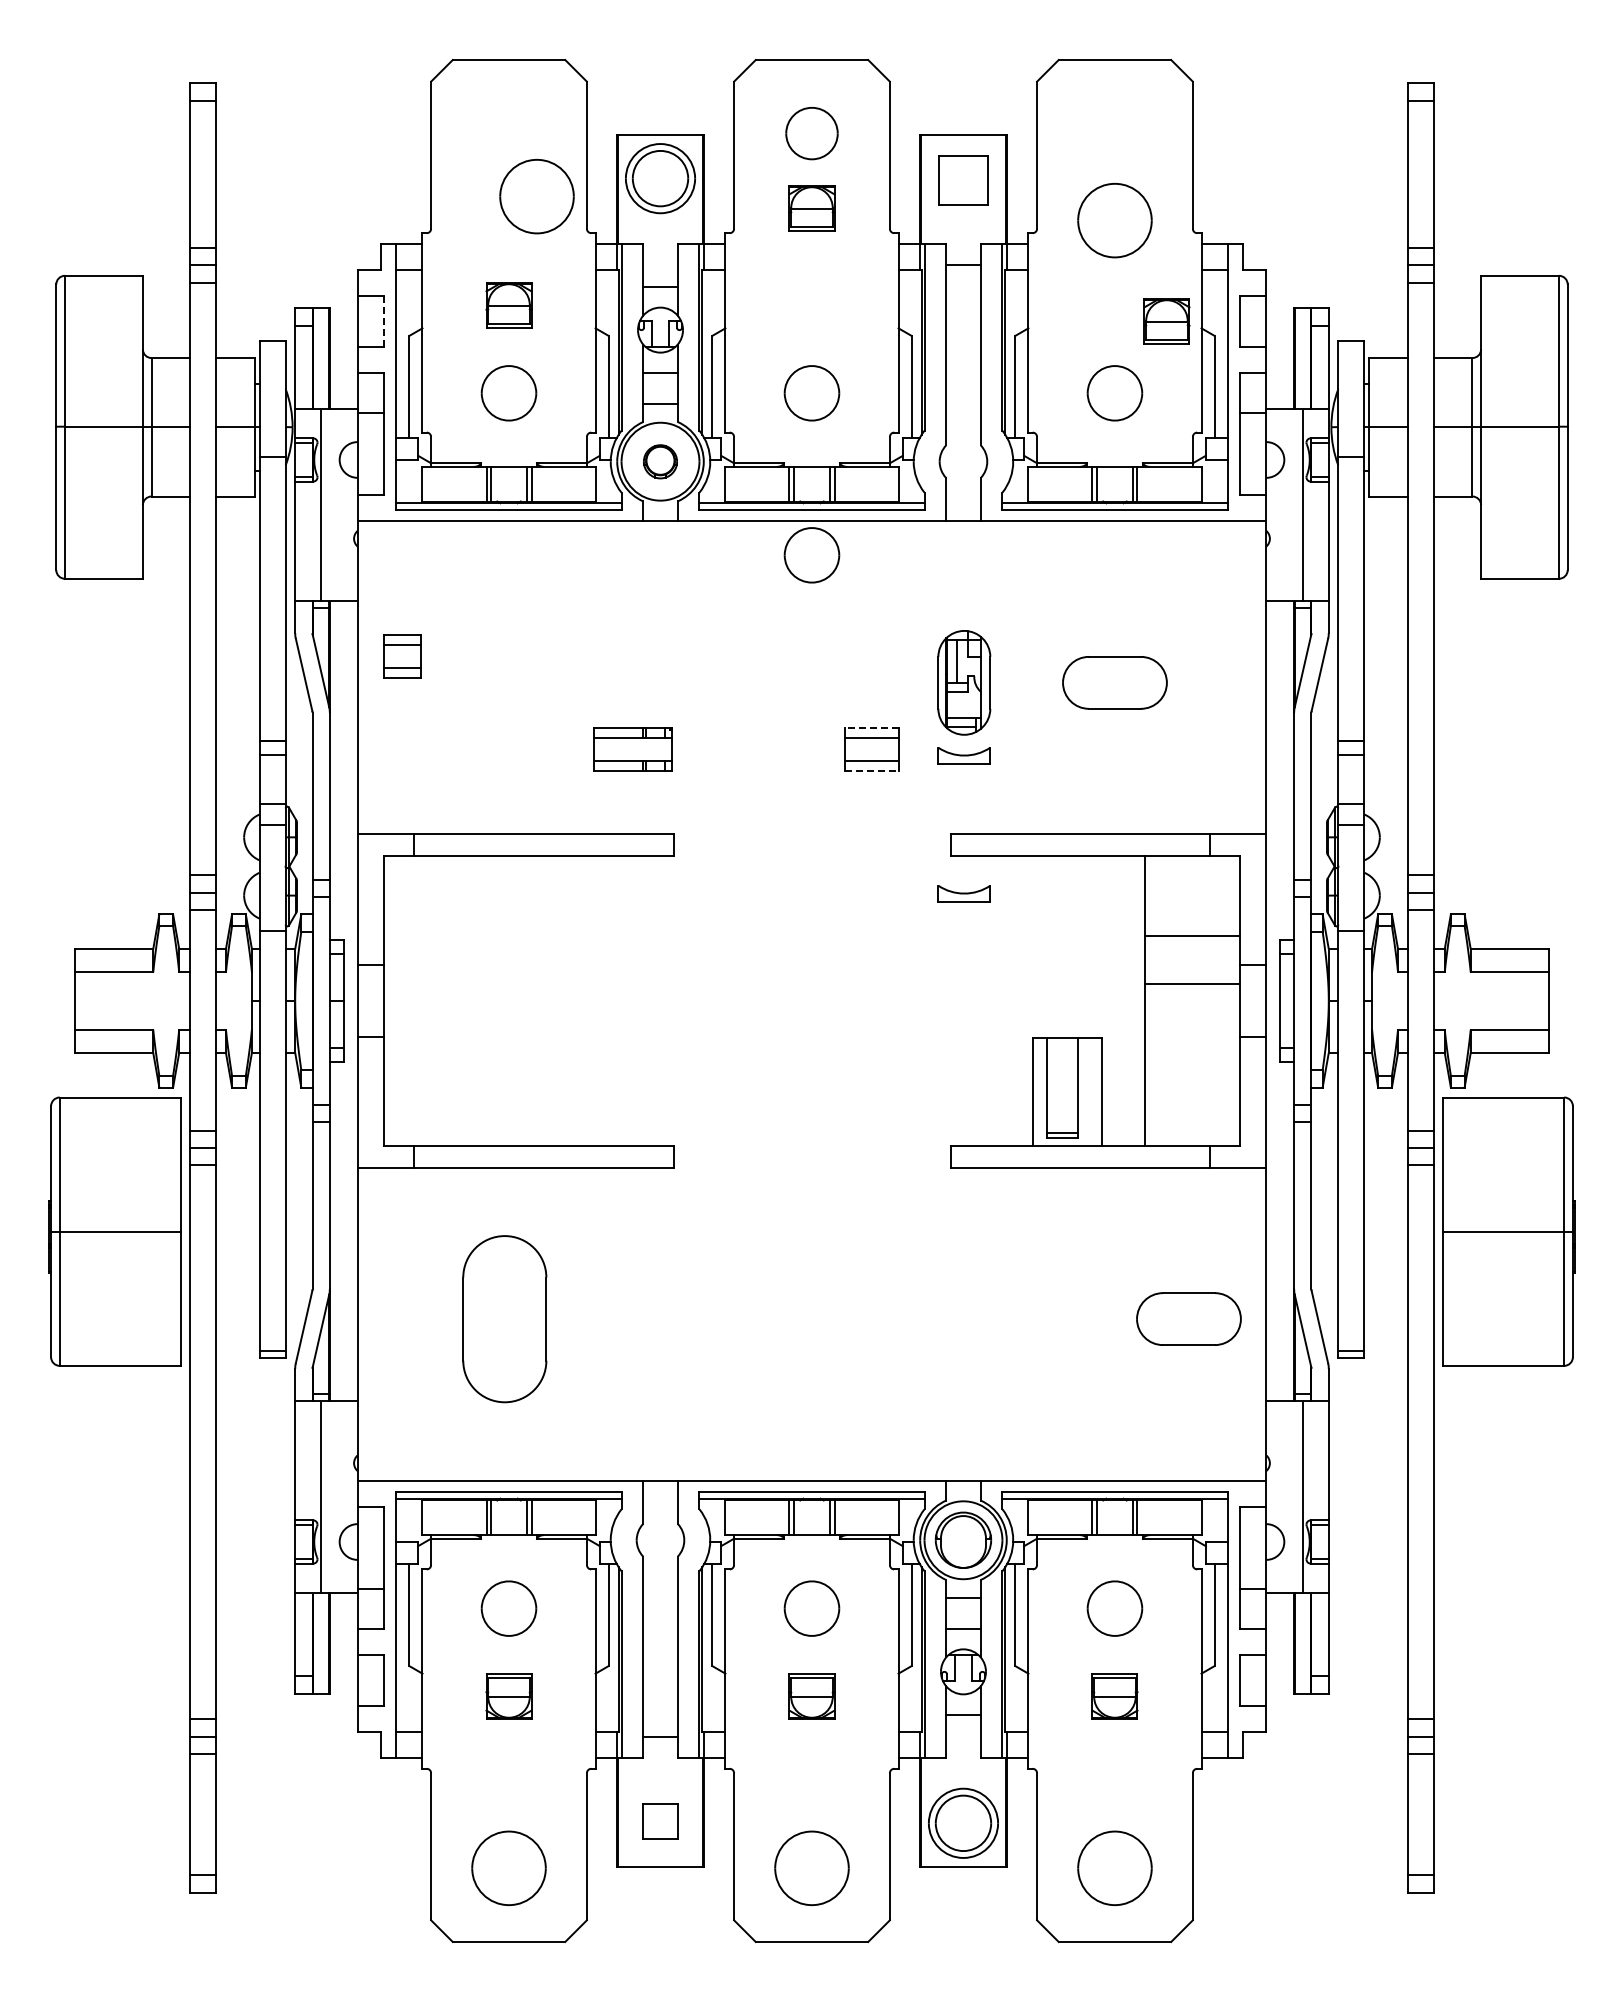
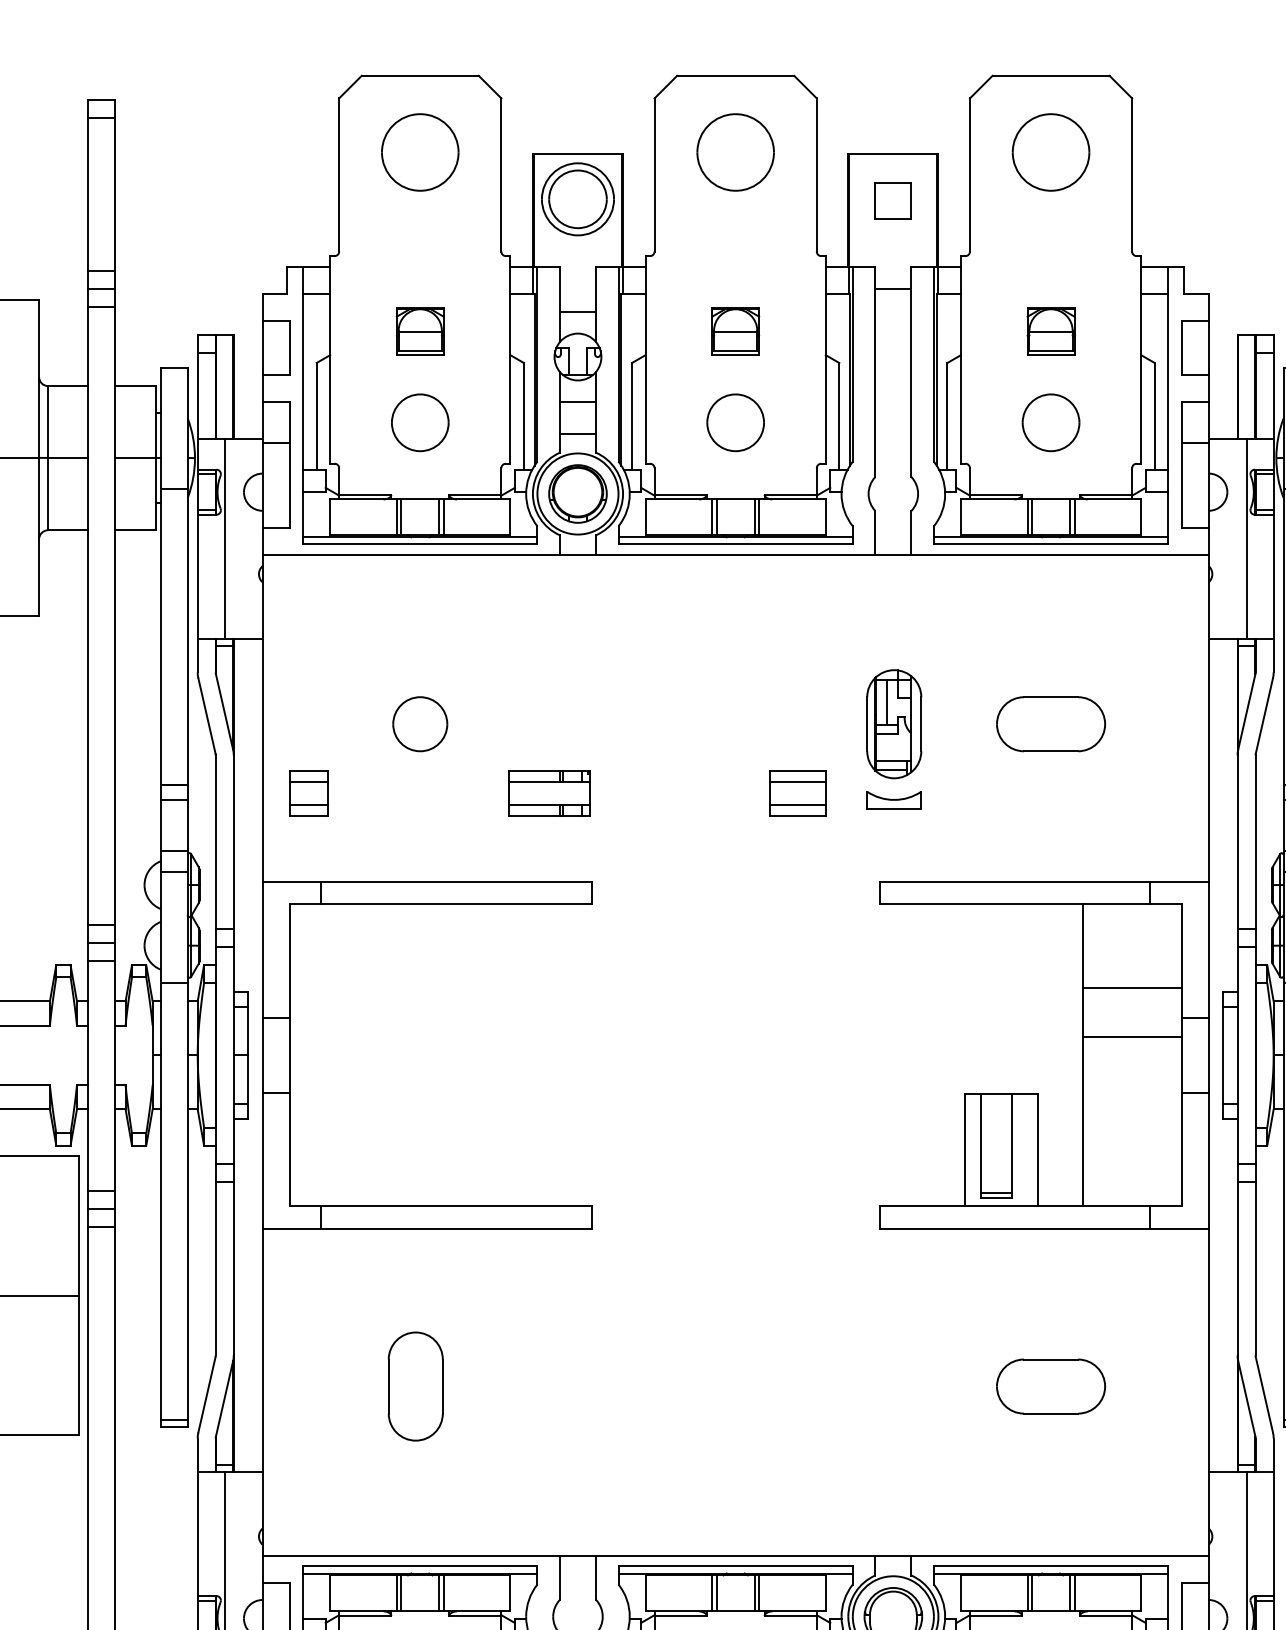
part: (811, 133) -> (735, 152), size x1.43
part: (963, 180) -> (893, 201), size x0.71
part: (536, 196) -> (419, 152), moved
part: (811, 208) -> (735, 331), moved
part: (1114, 220) -> (1050, 152), moved
line: (383, 321) -> (289, 348), dashed -> solid
part: (1166, 321) -> (1050, 331), moved
part: (660, 461) -> (577, 493), size x1.67
part: (811, 555) -> (735, 591), removed
part: (402, 656) -> (309, 793), moved
part: (508, 682) -> (419, 723), added
line: (871, 727) -> (797, 770), dashed -> solid
line: (871, 771) -> (797, 816), dashed -> solid
part: (963, 893) -> (893, 943), removed
part: (504, 1318) -> (415, 1385), size x0.62
part: (1188, 1318) -> (1050, 1385), moved

